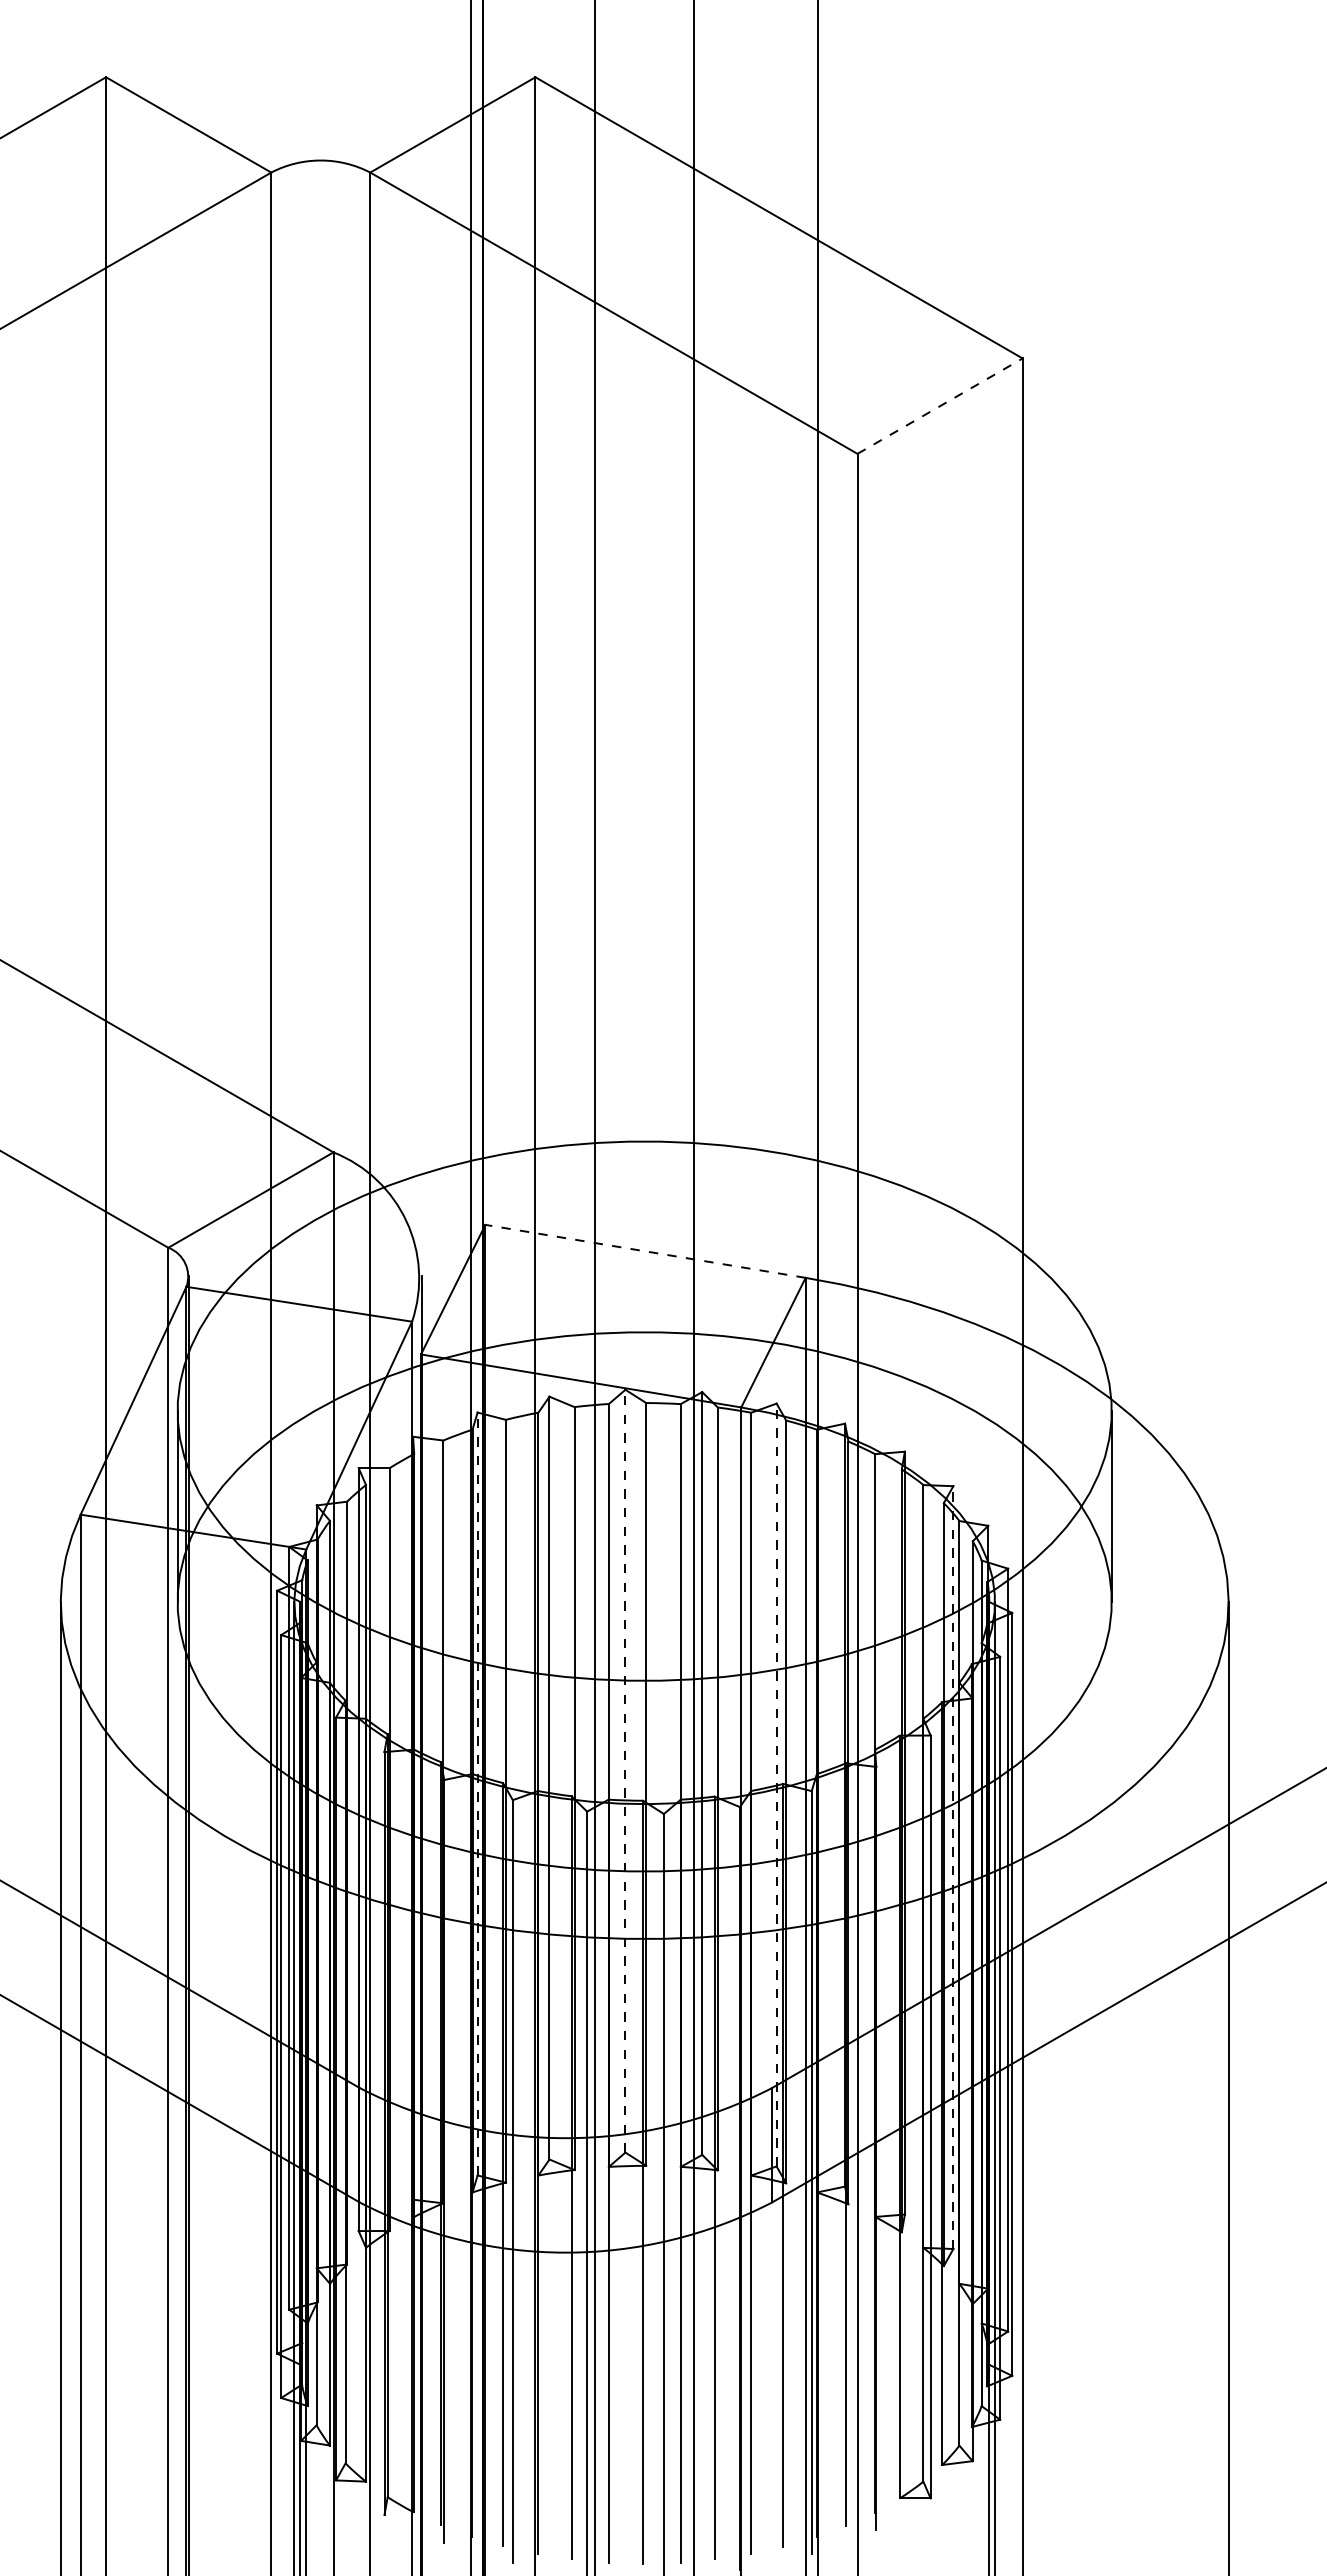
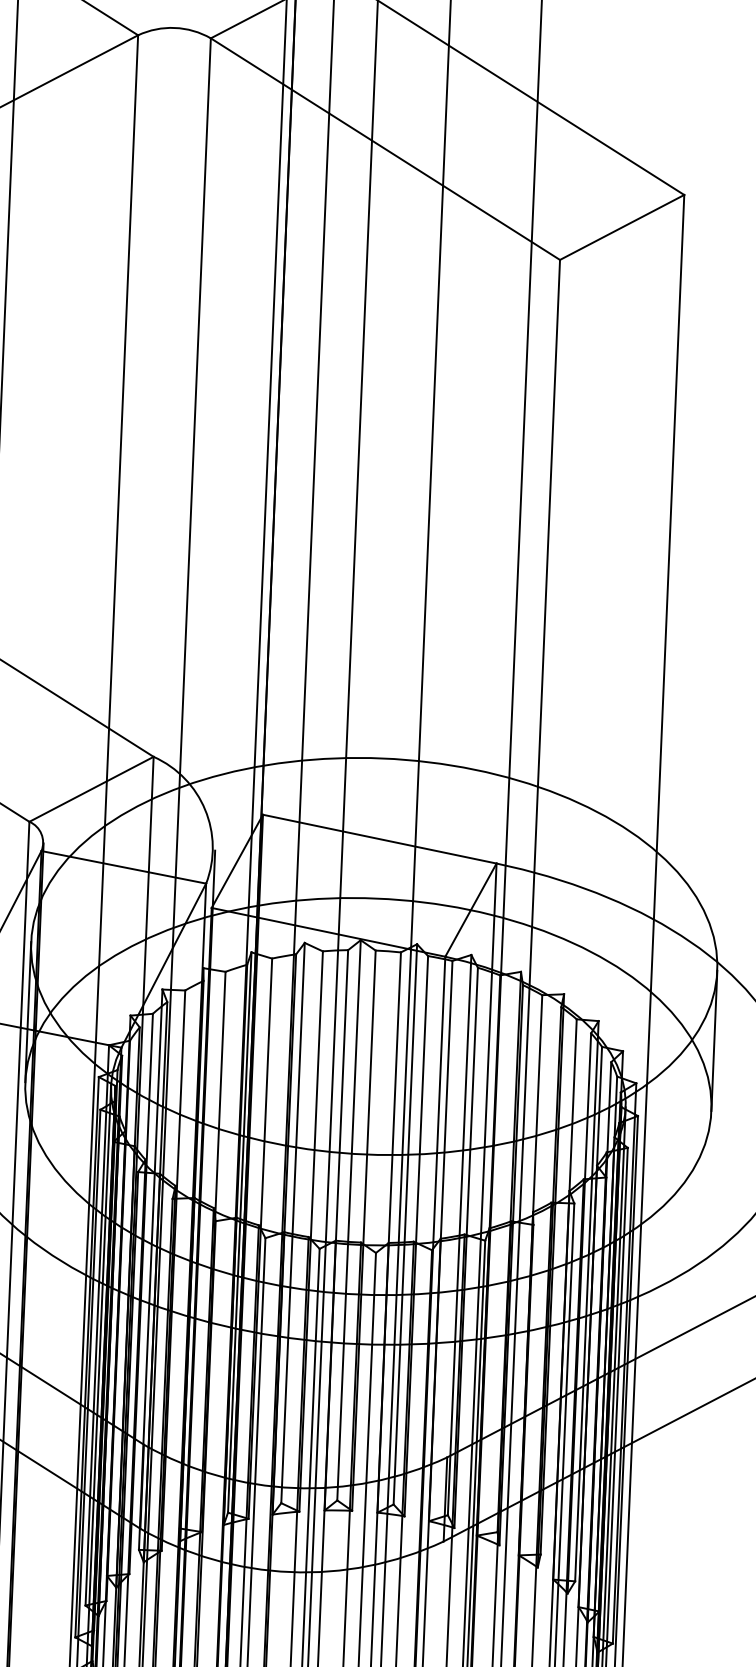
line: (940, 405) -> (622, 226), dashed -> solid
line: (645, 1251) -> (379, 839), dashed -> solid
line: (625, 1770) -> (349, 1219), dashed -> solid
line: (776, 1784) -> (459, 1234), dashed -> solid
line: (477, 1793) -> (239, 1232), dashed -> solid
line: (953, 1867) -> (587, 1301), dashed -> solid

